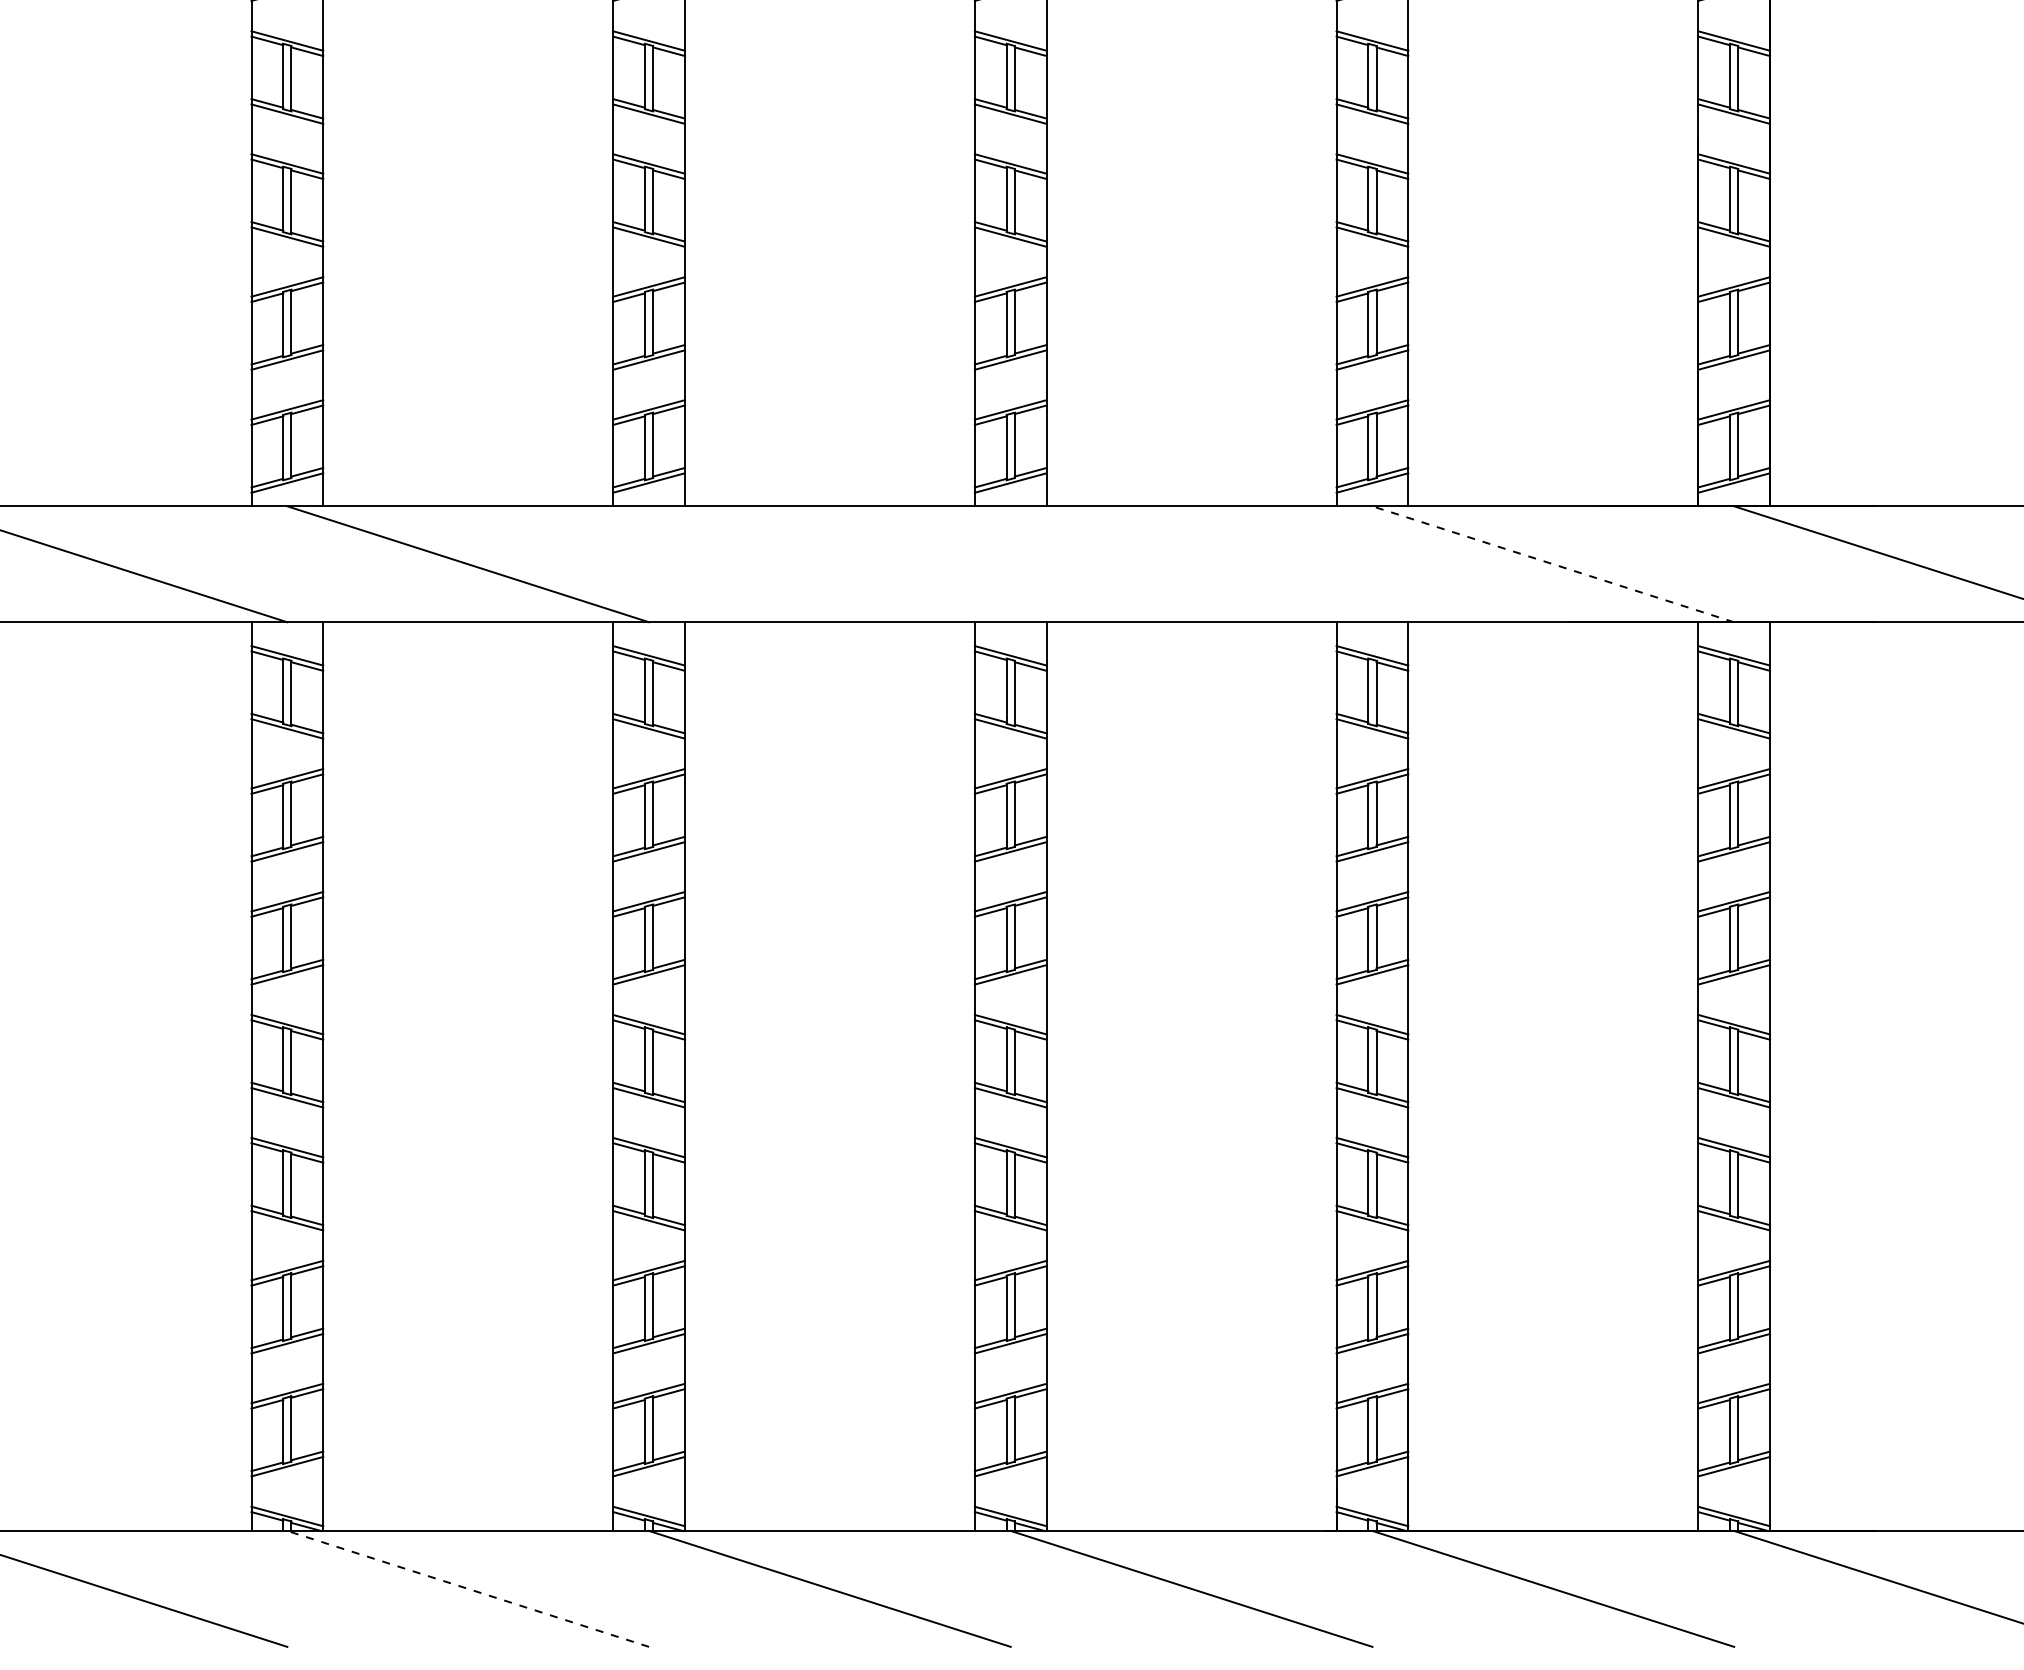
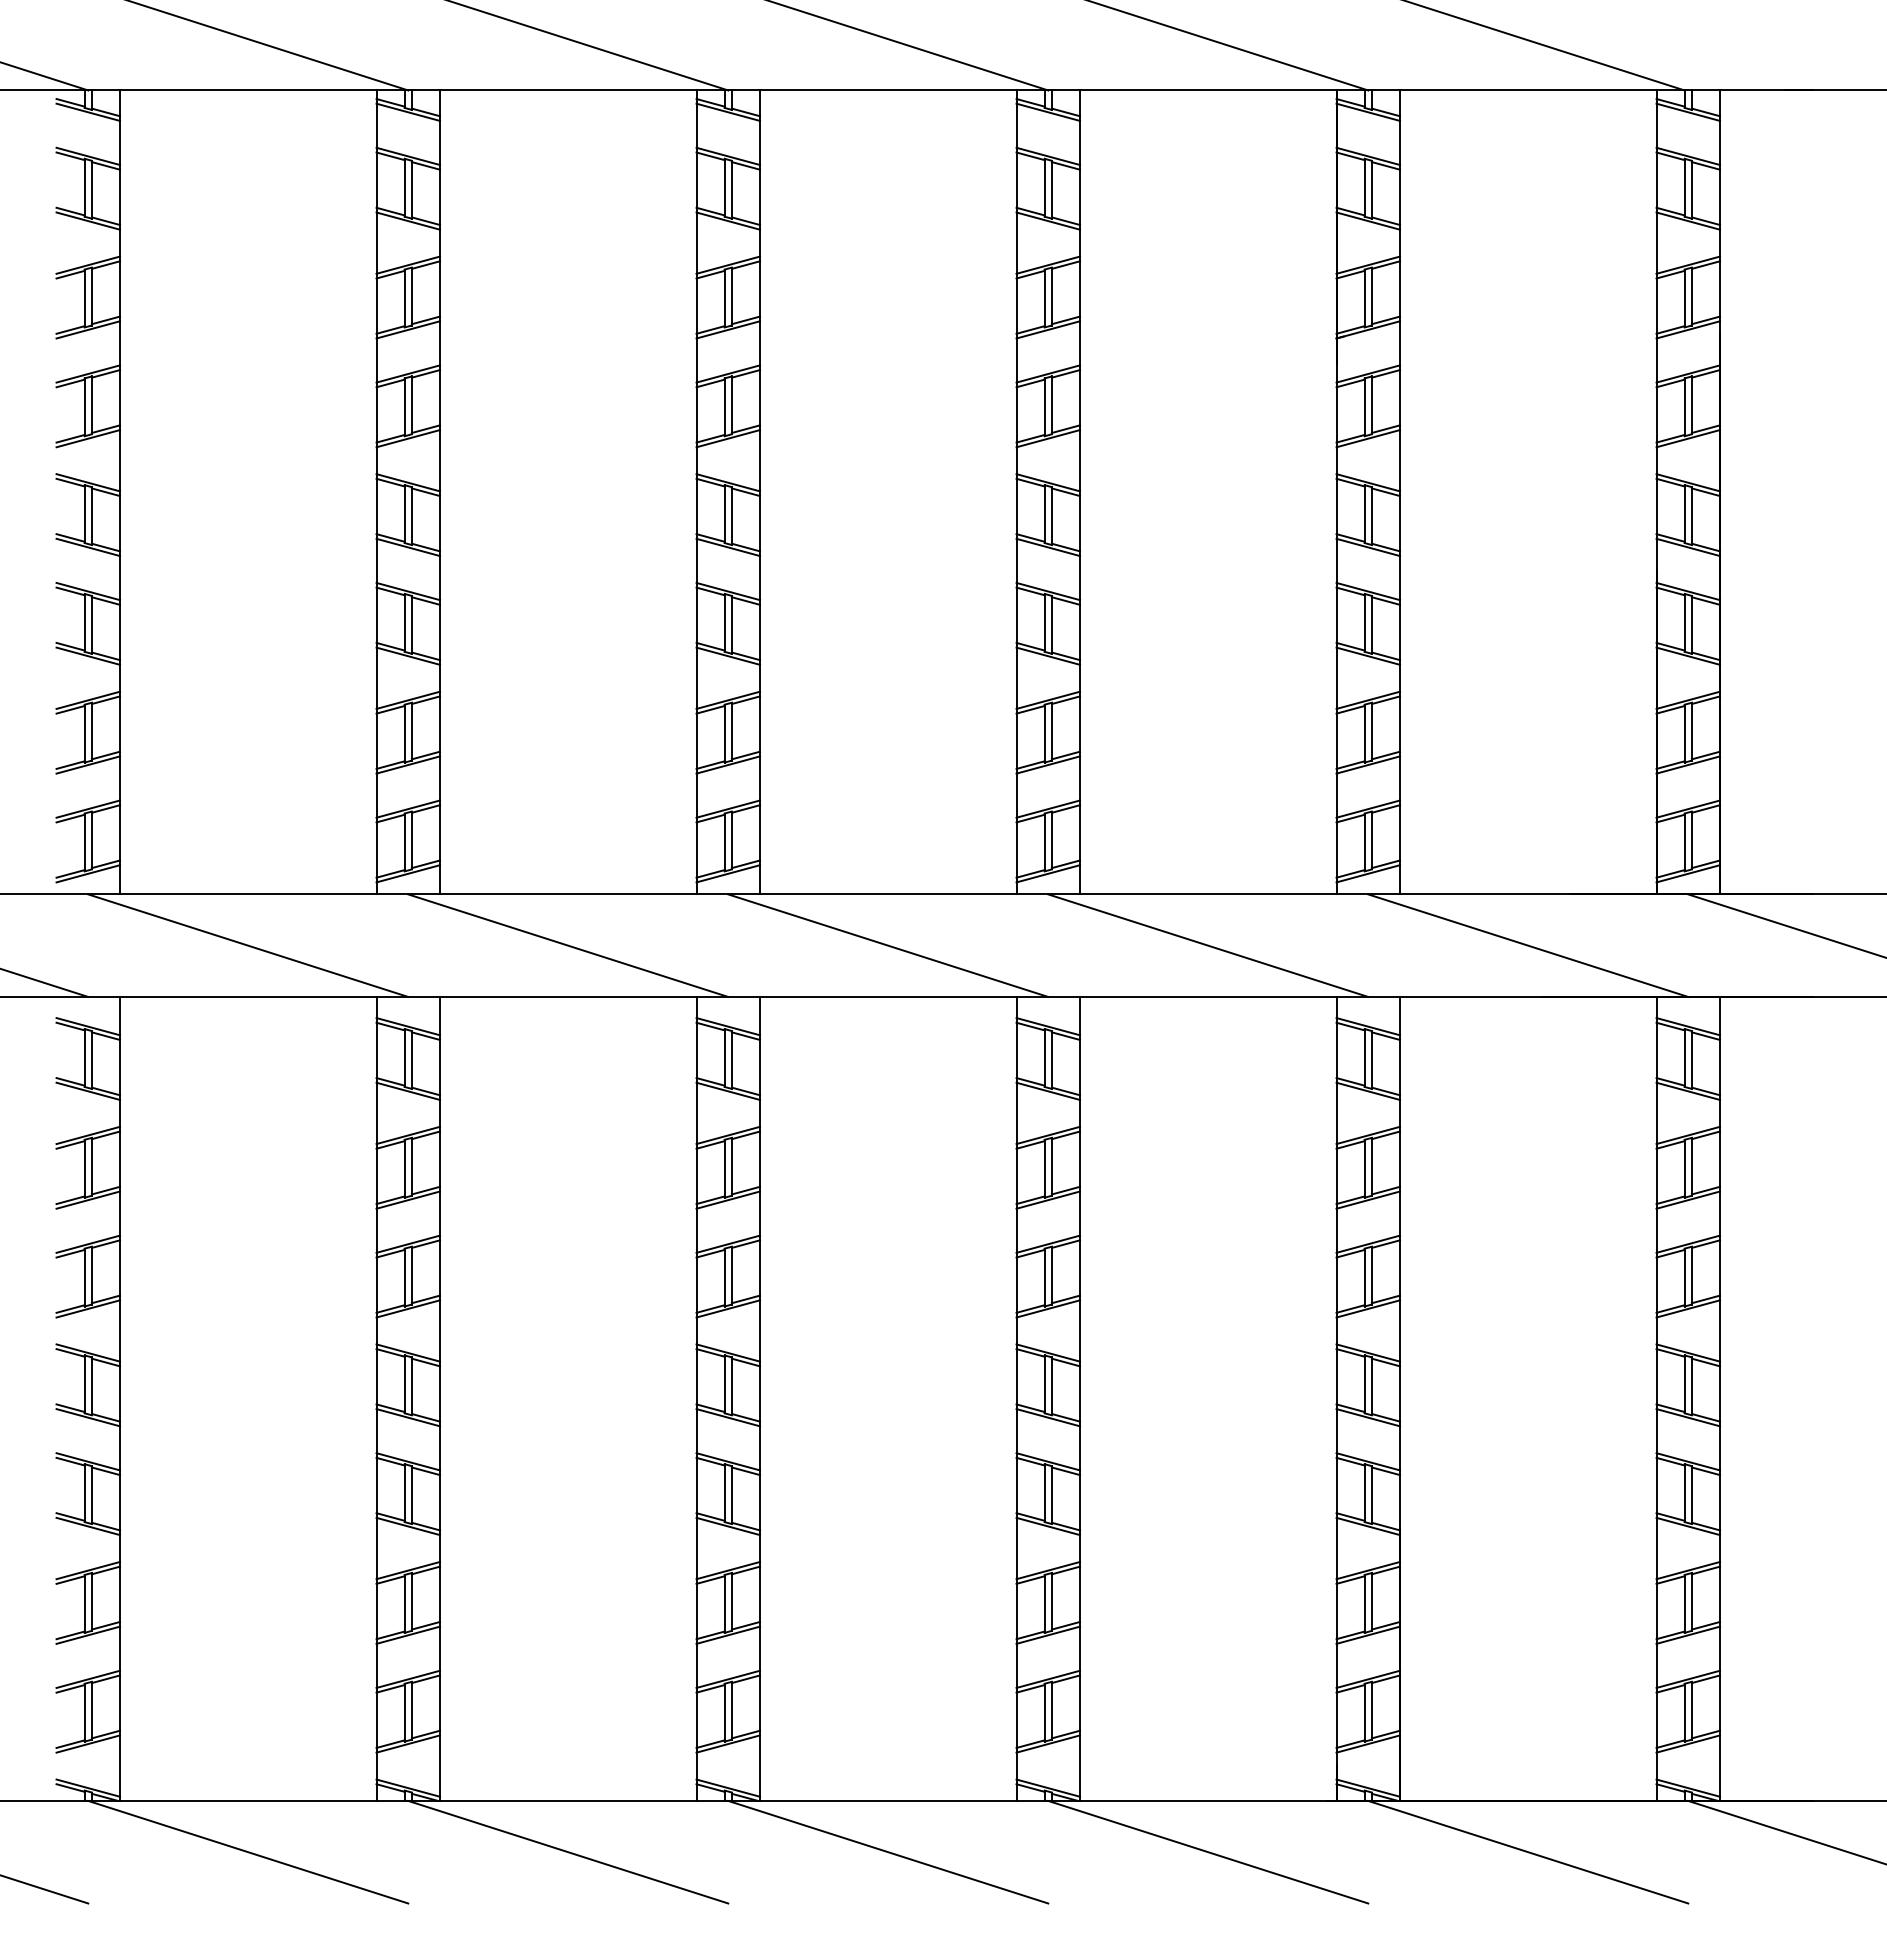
line: (830, 564) -> (888, 945), added
line: (1191, 564) -> (1208, 945), added
line: (1552, 564) -> (1527, 945), dashed -> solid
line: (467, 1589) -> (567, 1852), dashed -> solid

